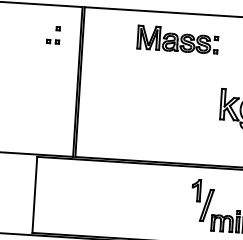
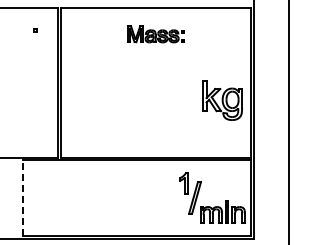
part: (177, 38) -> (155, 33), size x0.7
part: (52, 42) -> (30, 44), removed
line: (34, 194) -> (22, 197), solid -> dashed

